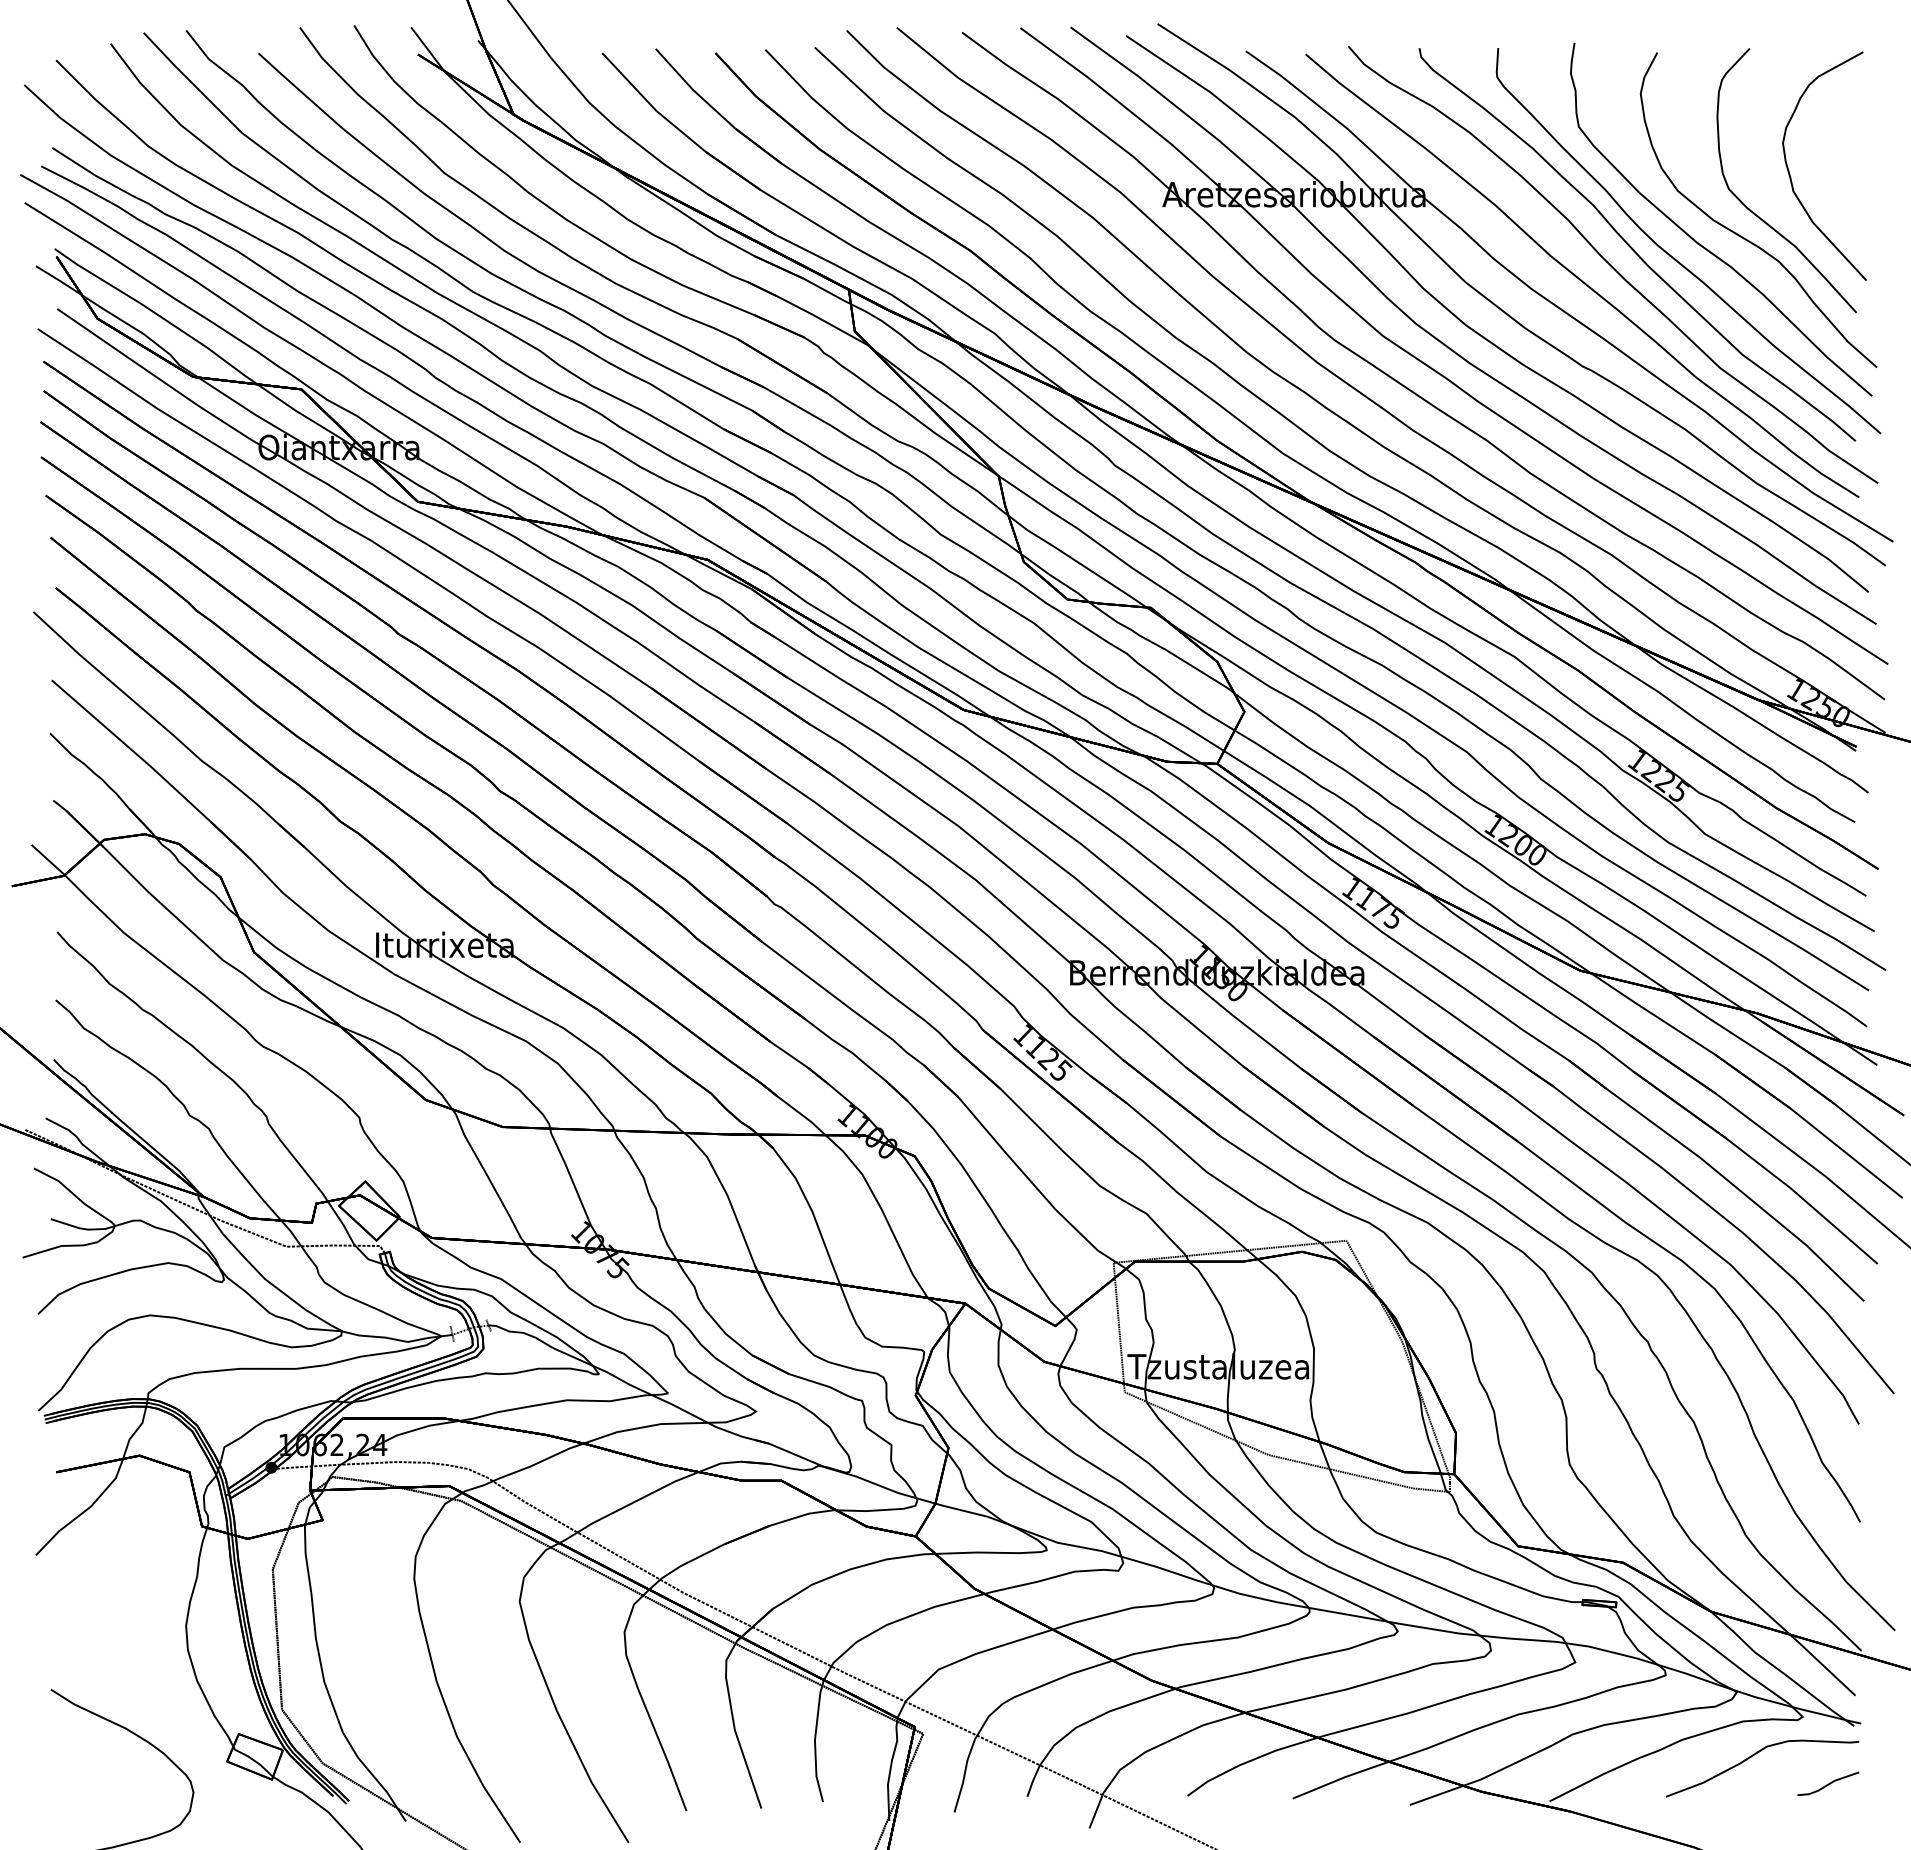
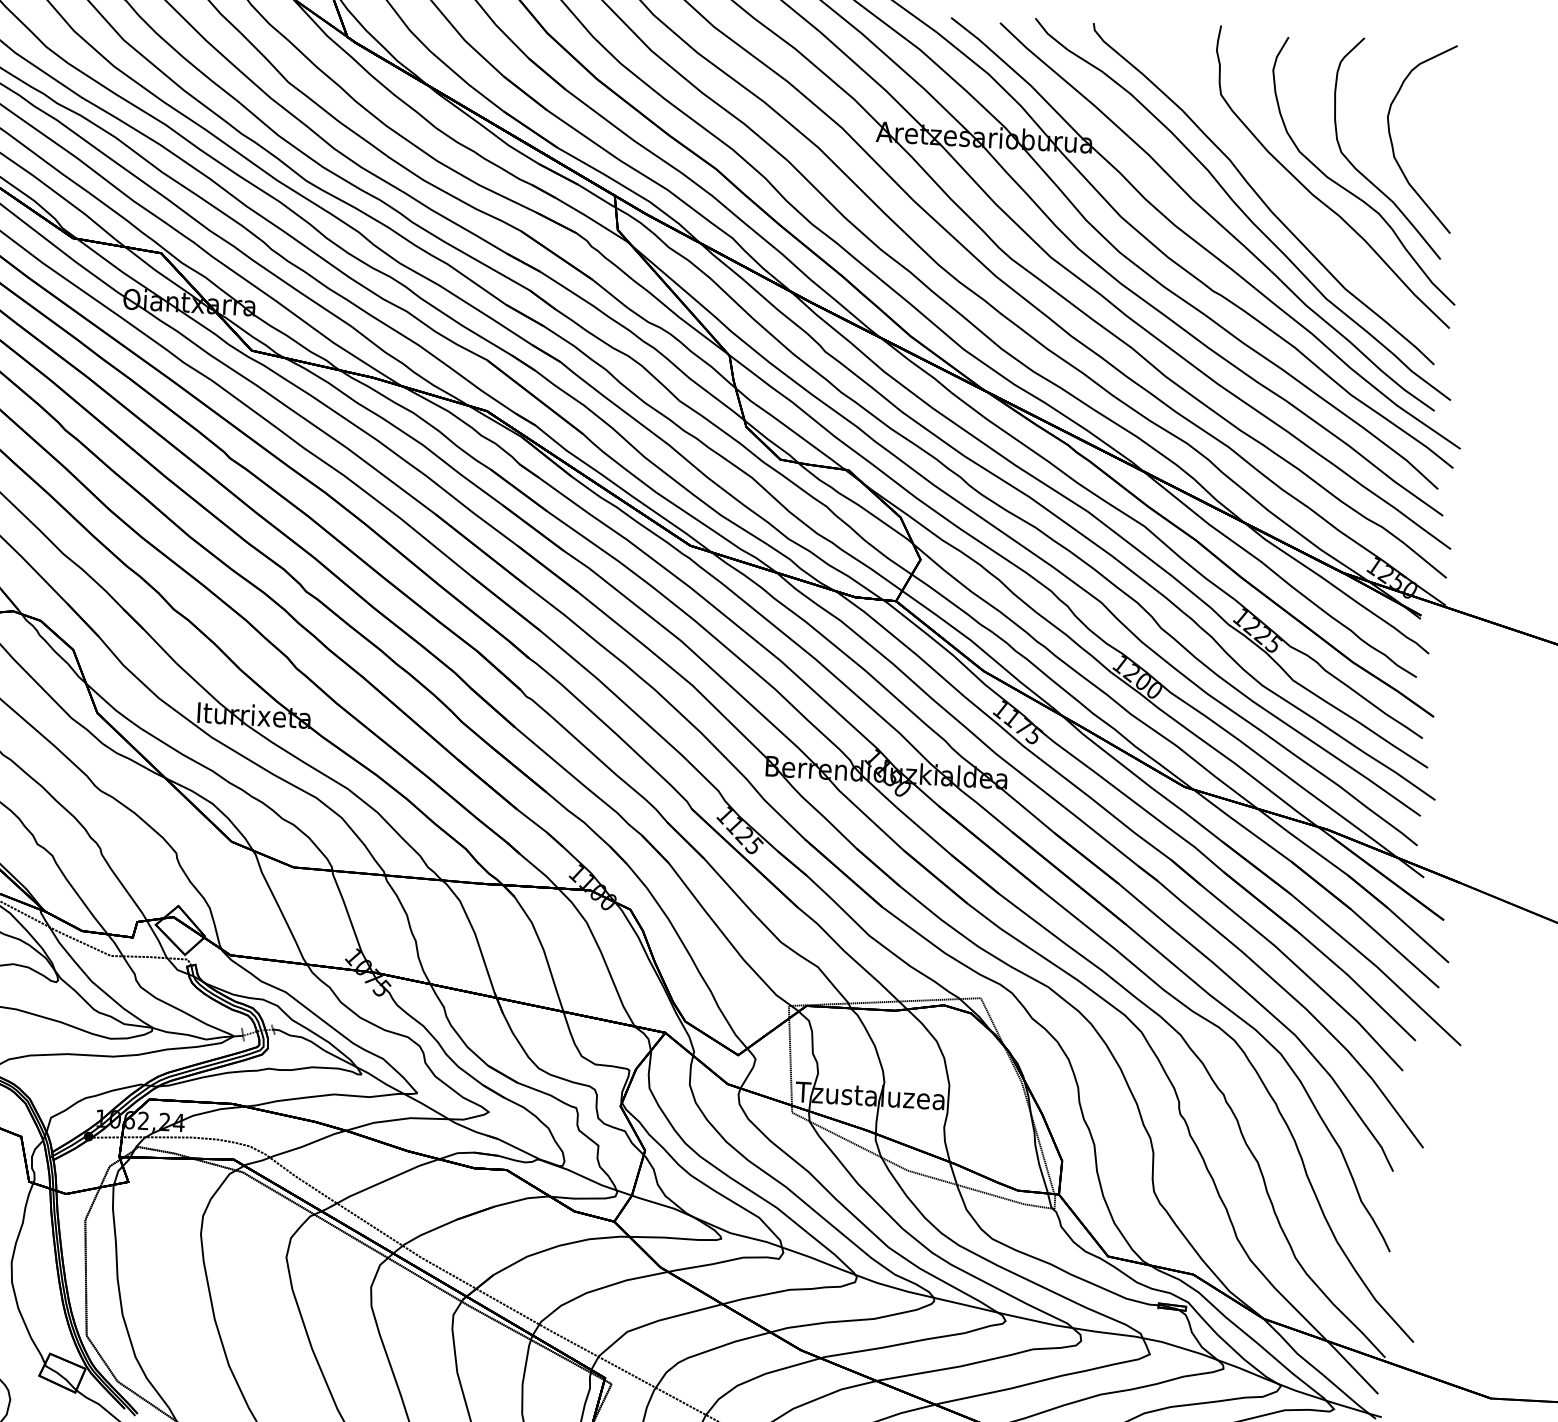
curve: (1674, 257) -> (1293, 206), removed

